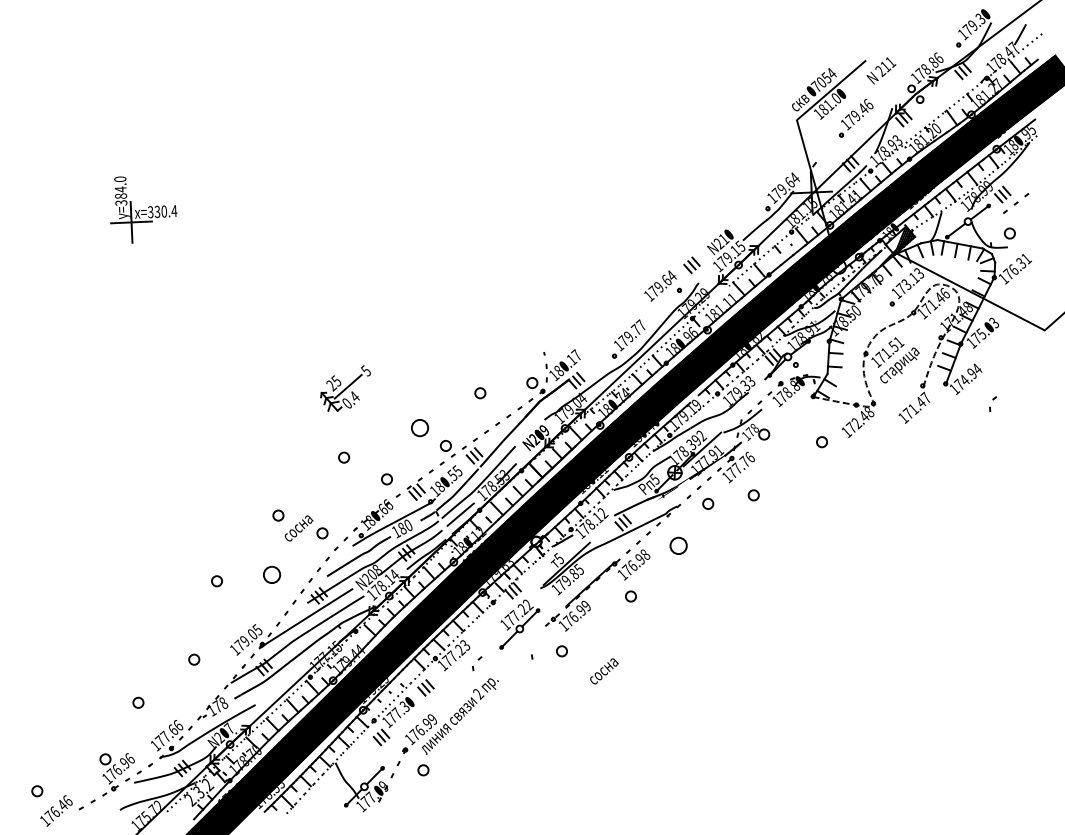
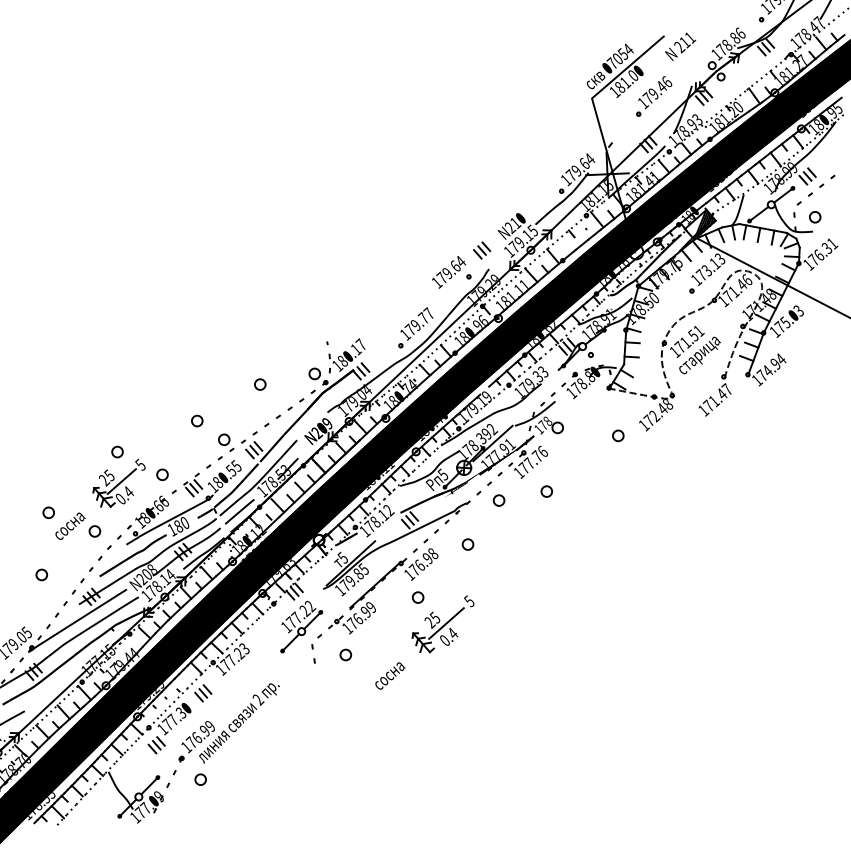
line: (718, 295) -> (509, 282), added
part: (345, 388) -> (119, 483), moved
part: (993, 403) -> (797, 208), moved
part: (420, 427) -> (197, 420), size x0.62
part: (678, 545) -> (467, 544), size x0.62
part: (271, 574) -> (41, 574), size x0.62
part: (654, 621) -> (442, 623), added
part: (477, 663) -> (317, 641), moved

